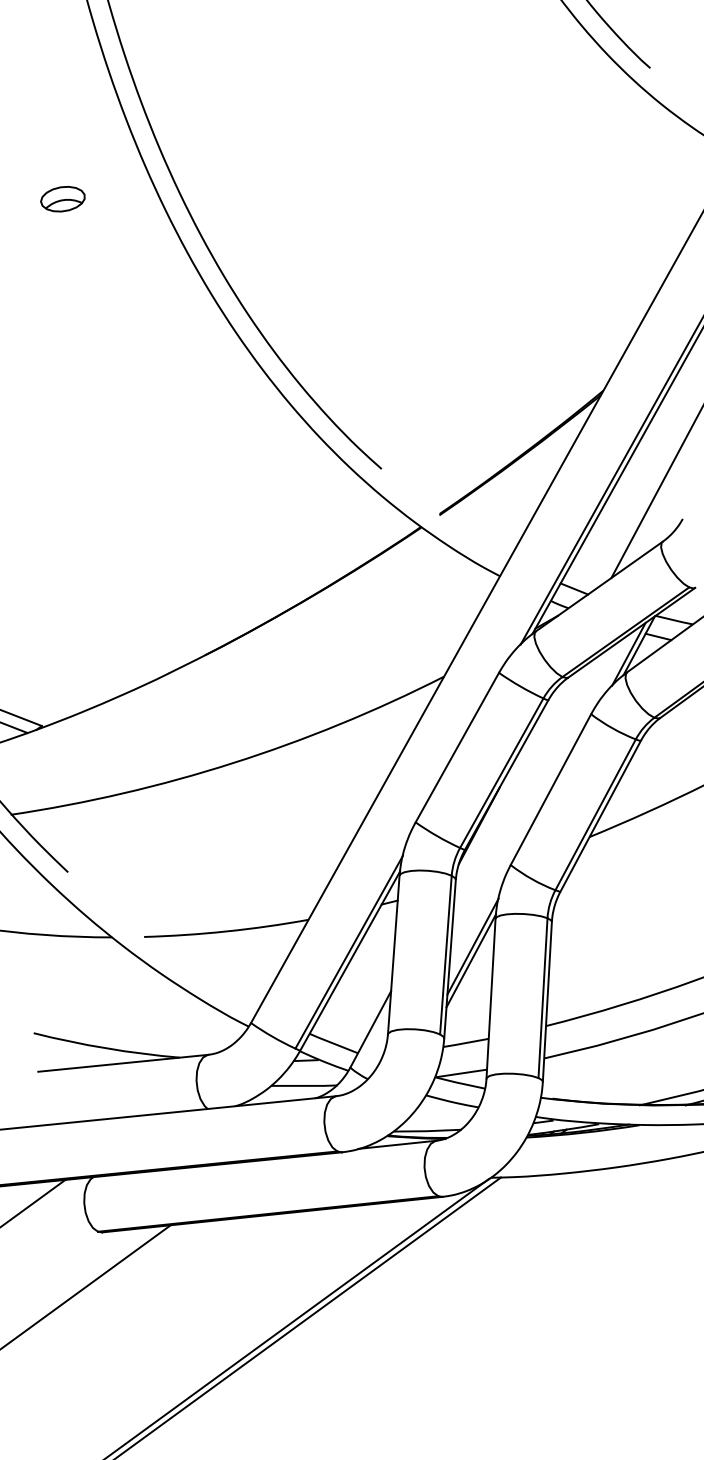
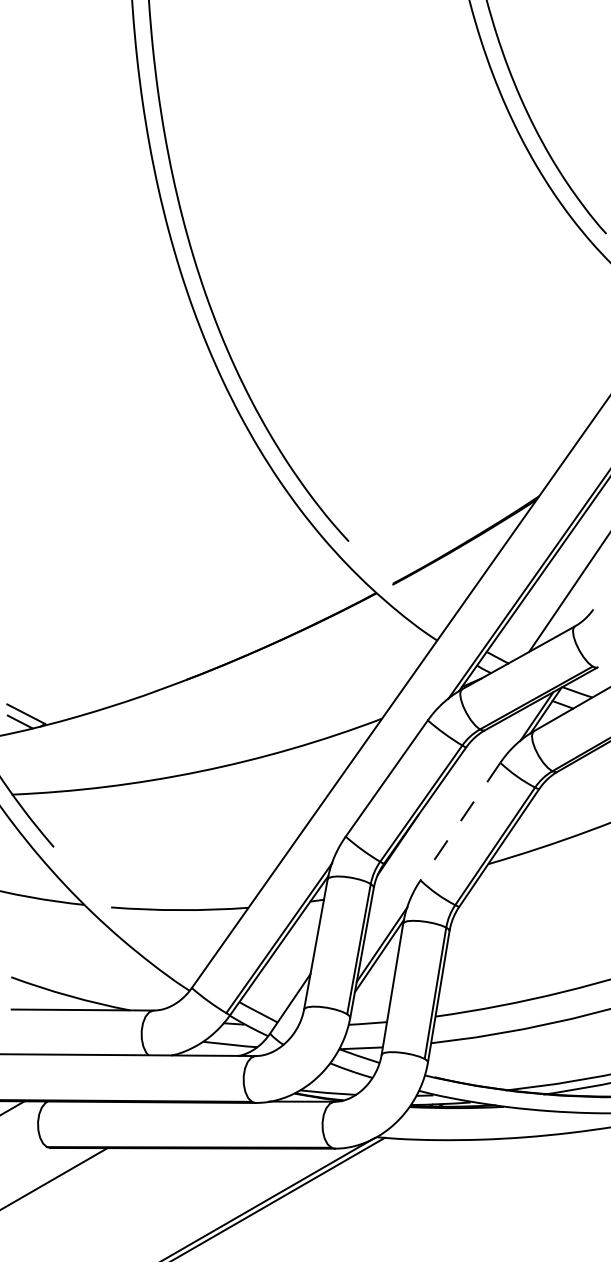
part: (62, 199) -> (108, 290), removed
line: (550, 789) -> (460, 821), solid -> dashed

